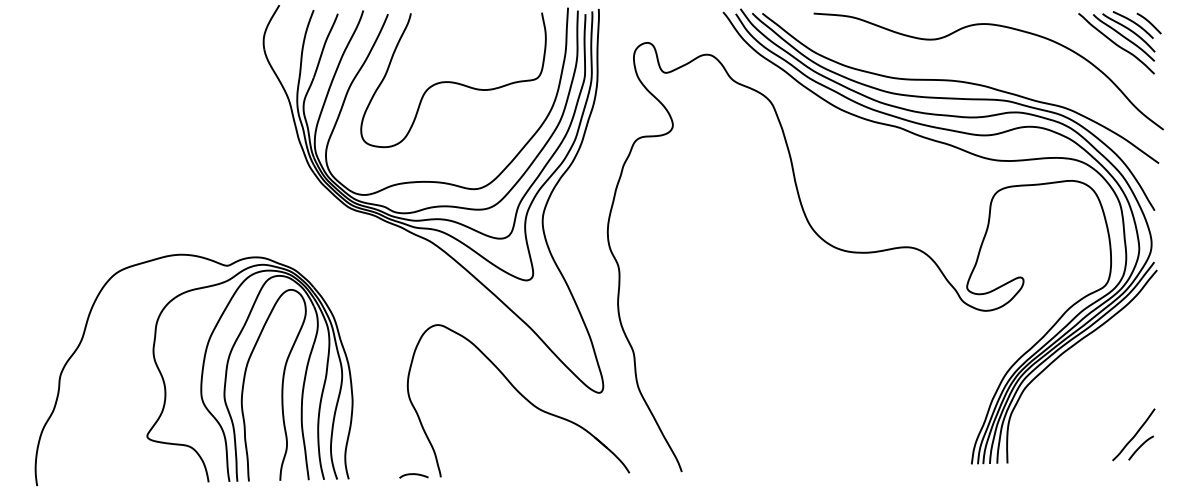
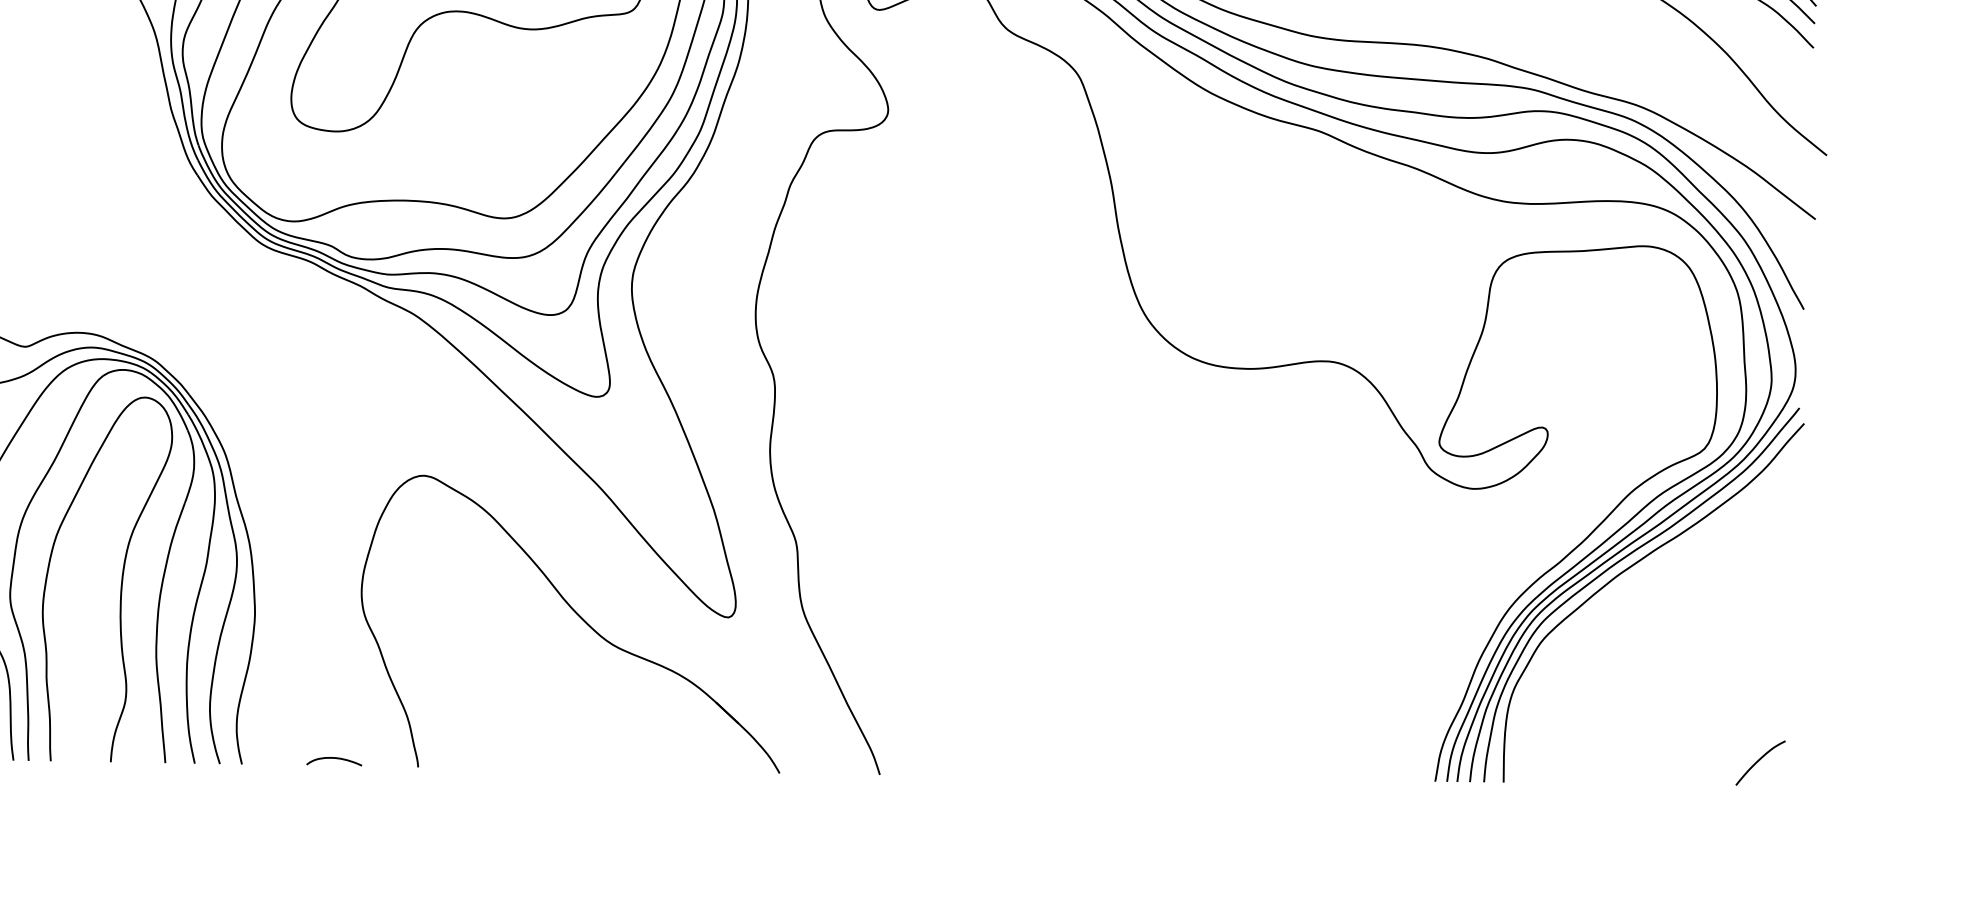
curve: (1134, 434) -> (1748, 736), removed
curve: (413, 474) -> (333, 758), moved

